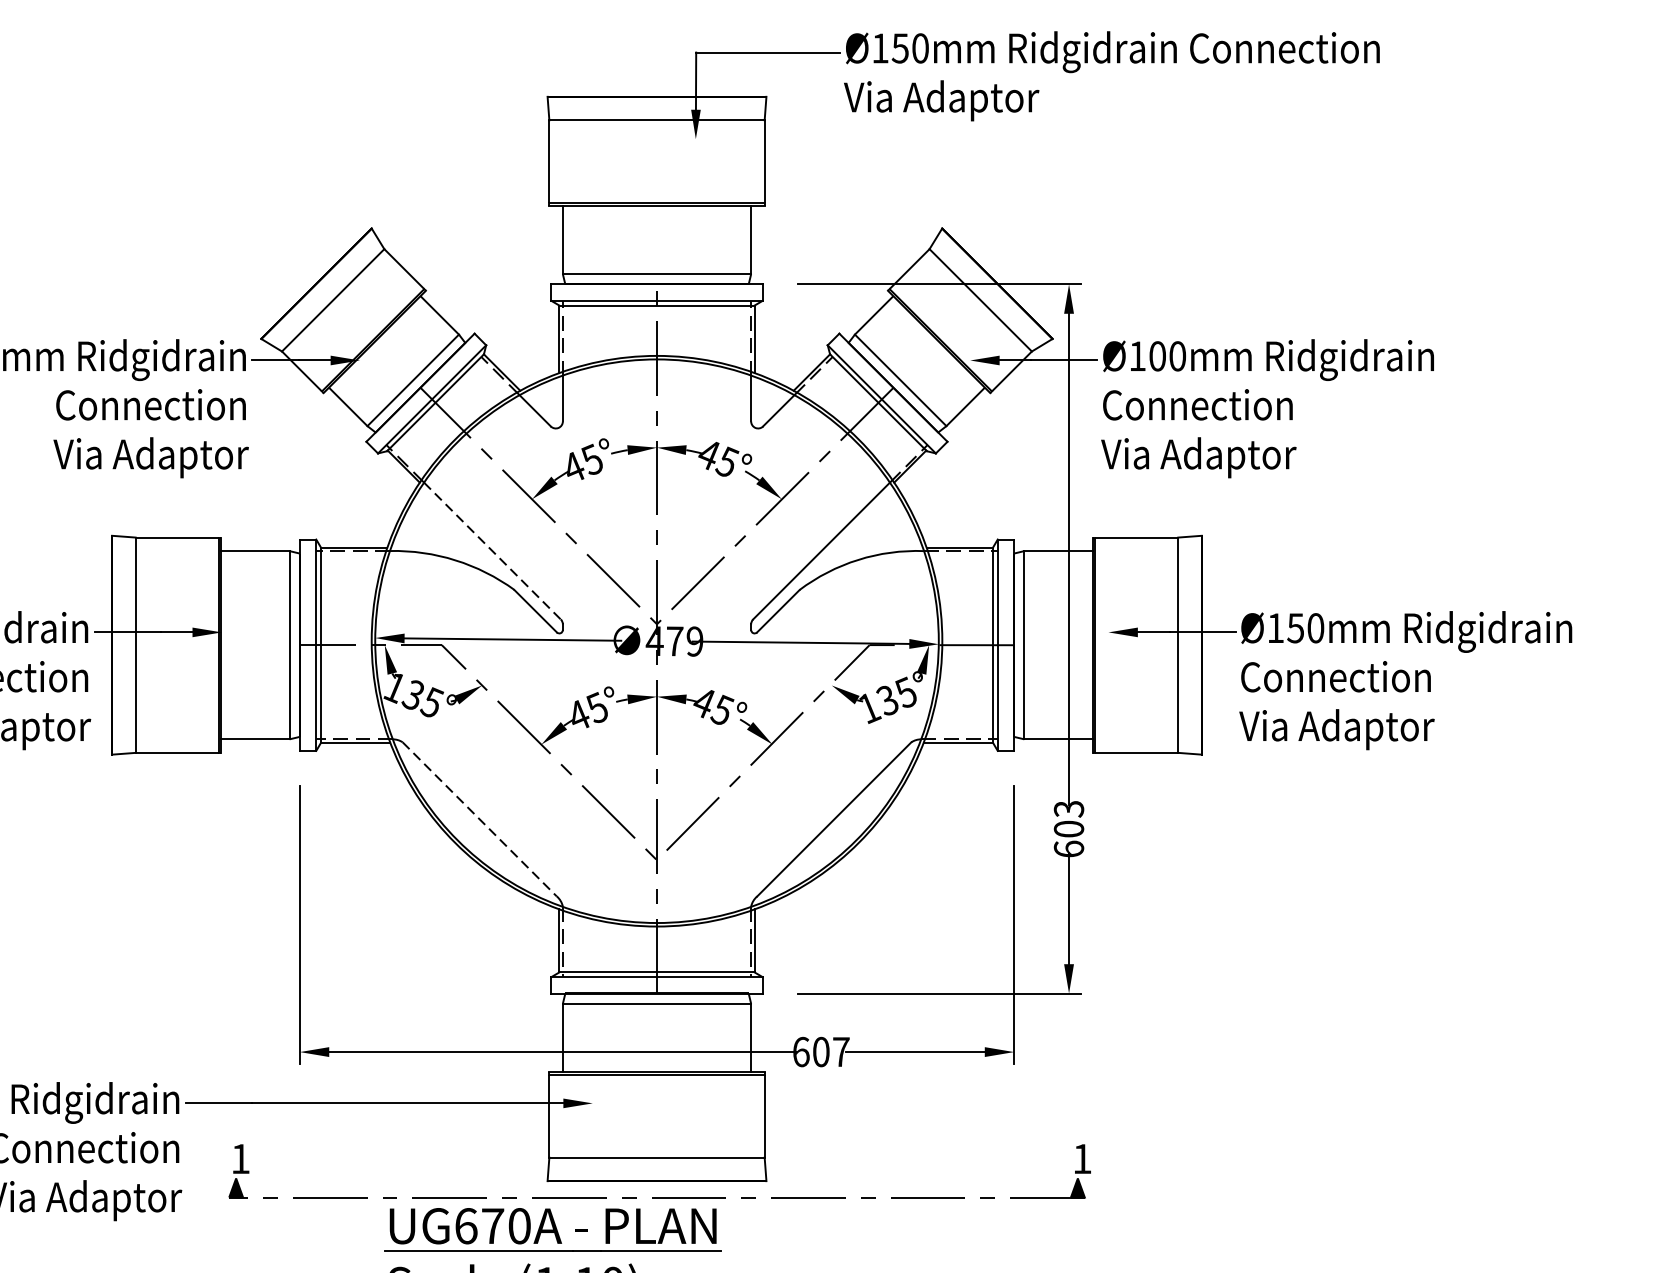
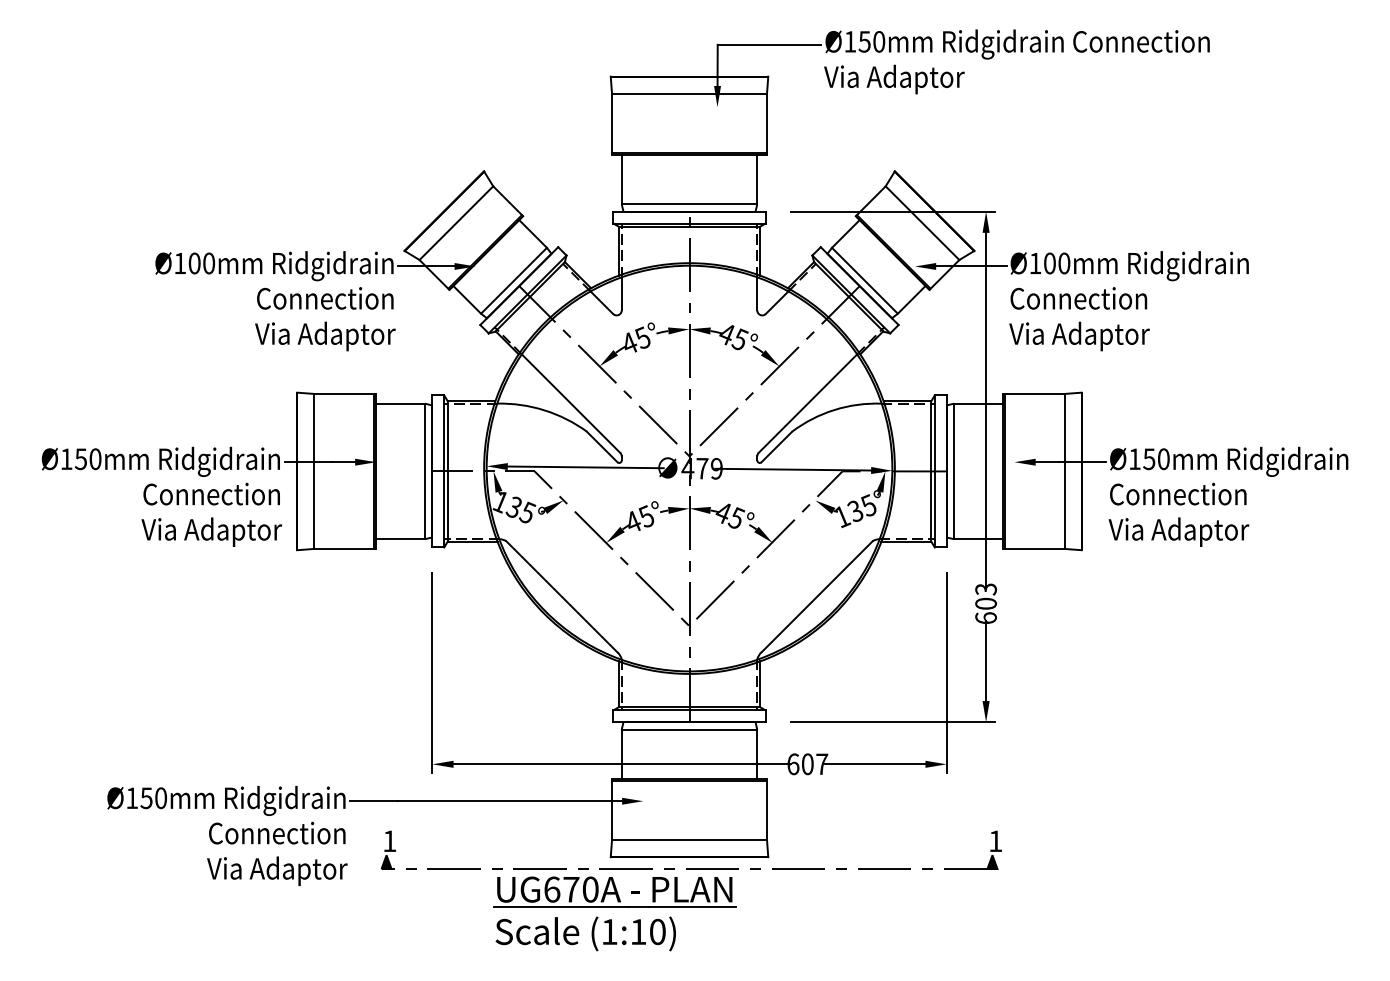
line: (493, 550) -> (571, 403), dashed -> solid
line: (480, 820) -> (562, 597), dashed -> solid

